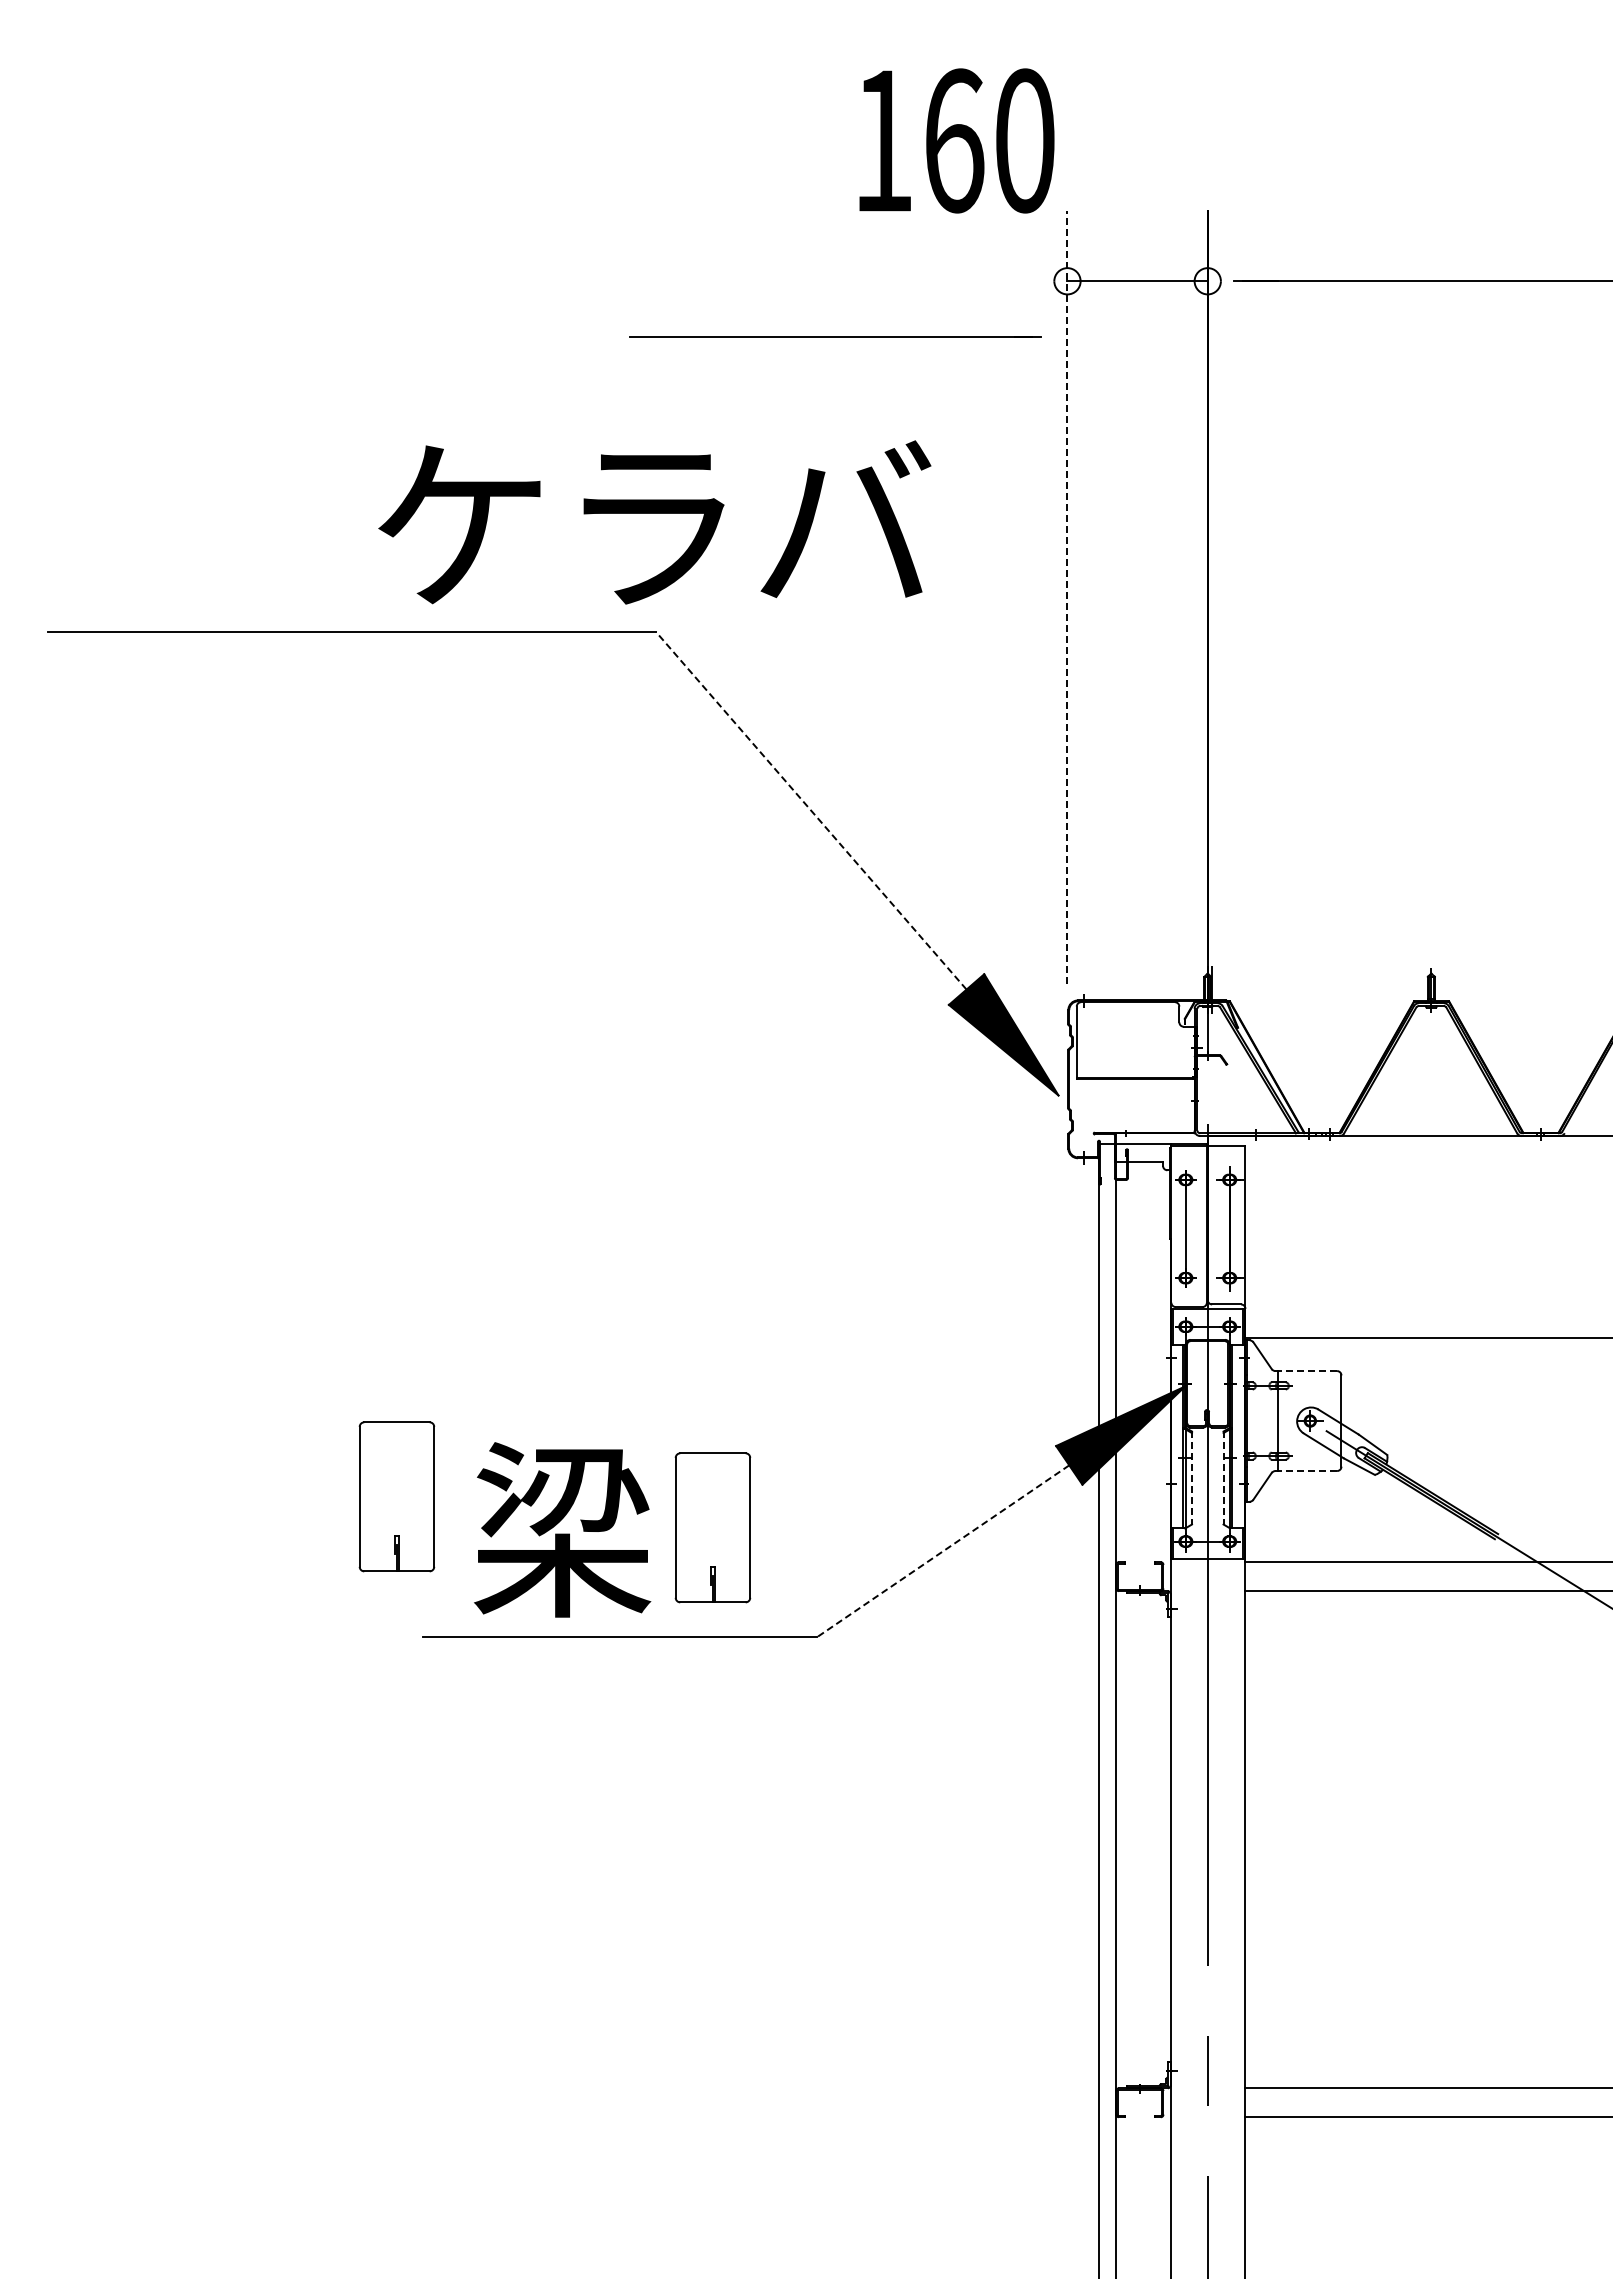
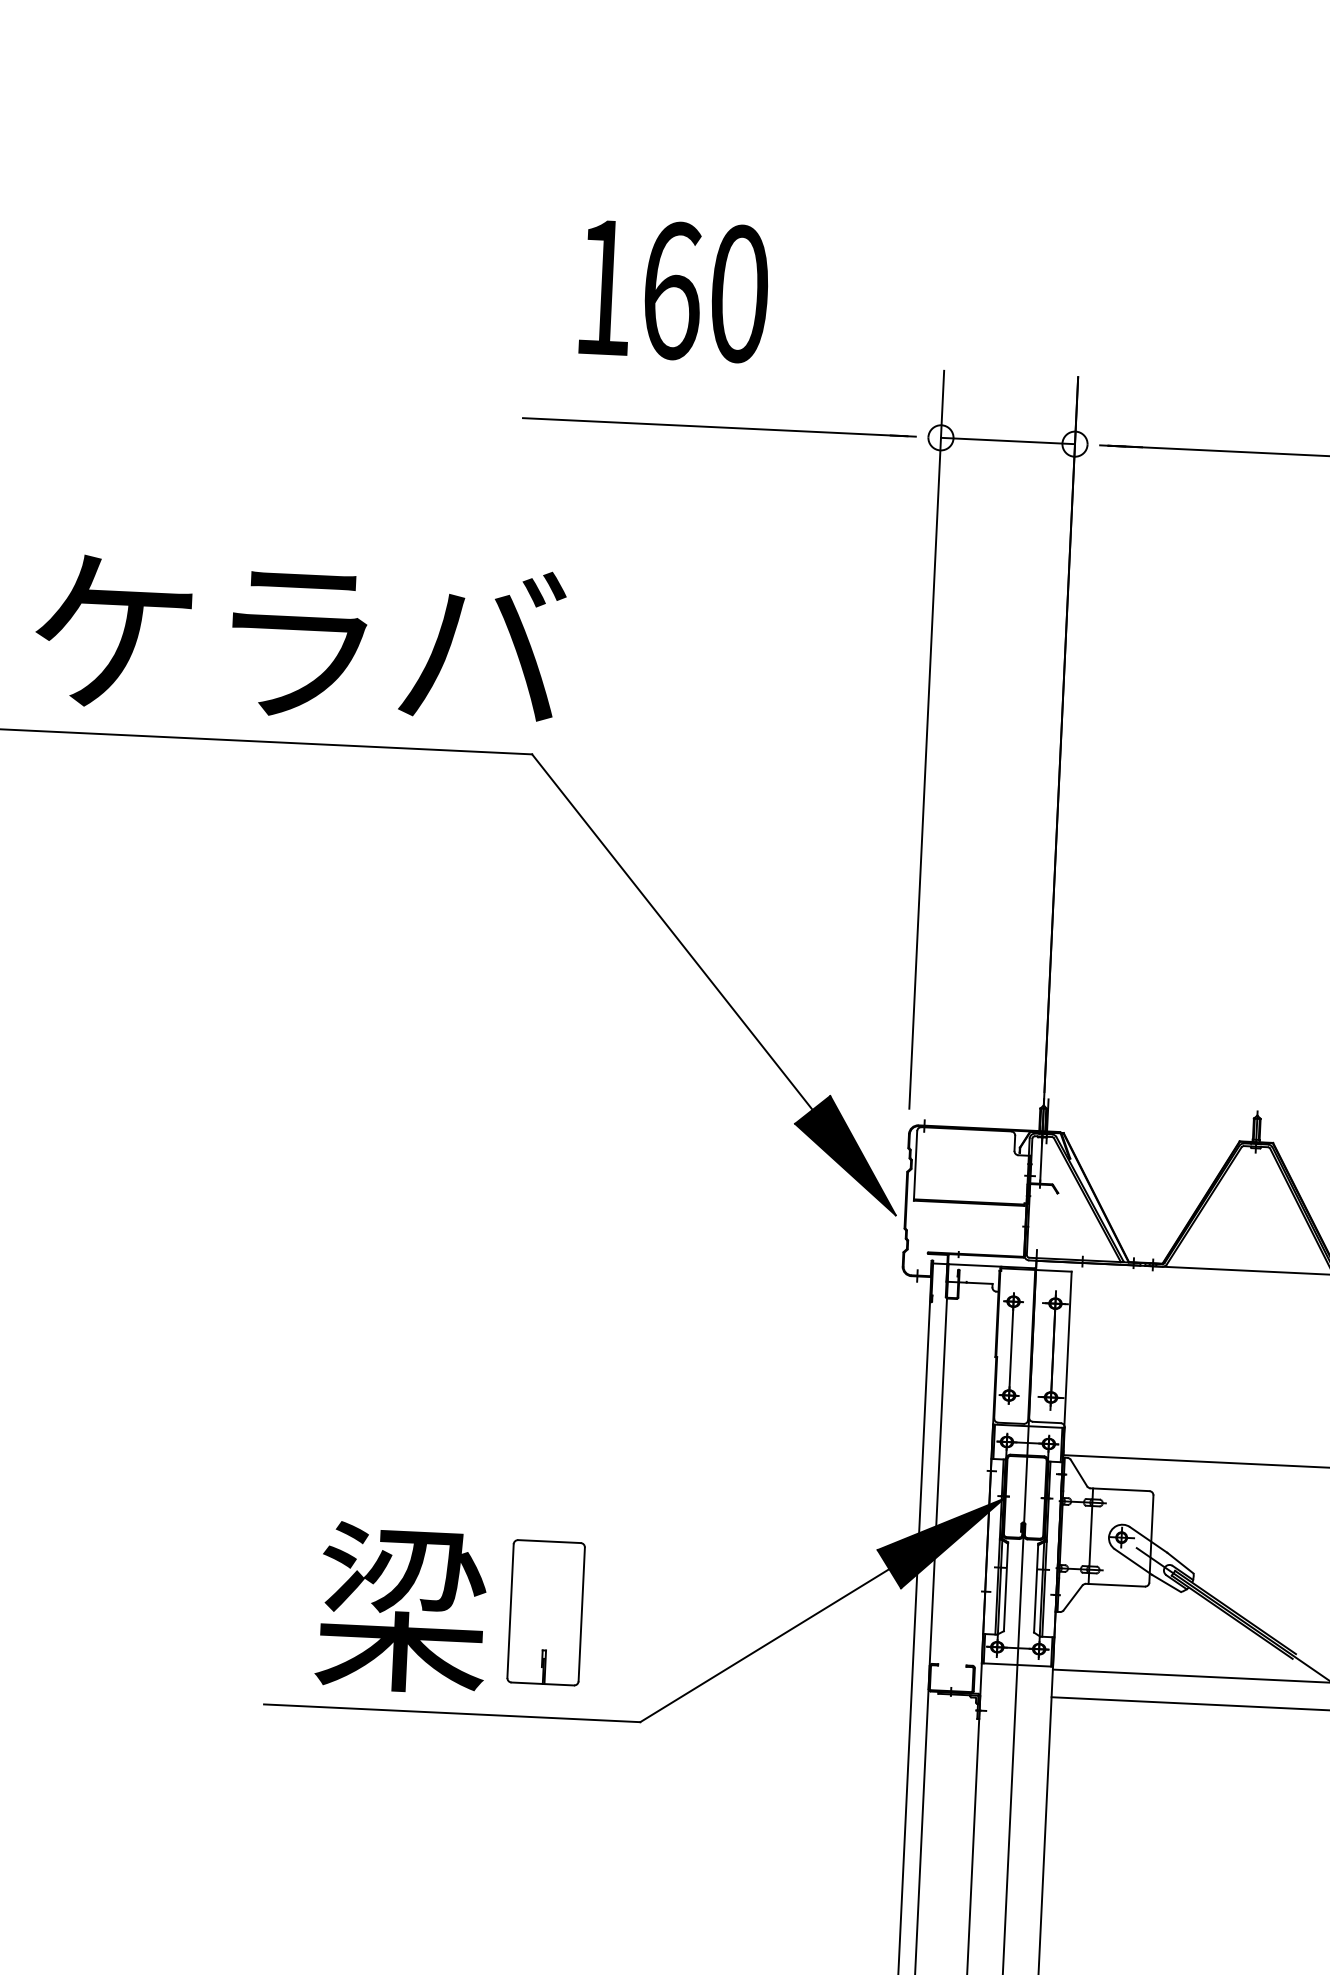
text: (956, 140) -> (674, 290), moved
line: (835, 336) -> (719, 426), moved
text: (654, 522) -> (299, 638), moved
line: (1067, 596) -> (926, 738), dashed -> solid
line: (811, 810) -> (672, 931), dashed -> solid
line: (1306, 1371) -> (1120, 1490), dashed -> solid
line: (1306, 1471) -> (1115, 1585), dashed -> solid
line: (1191, 1478) -> (1005, 1587), dashed -> solid
line: (1223, 1478) -> (1036, 1588), dashed -> solid
part: (396, 1496) -> (245, 1568), removed
line: (943, 1551) -> (765, 1645), dashed -> solid

